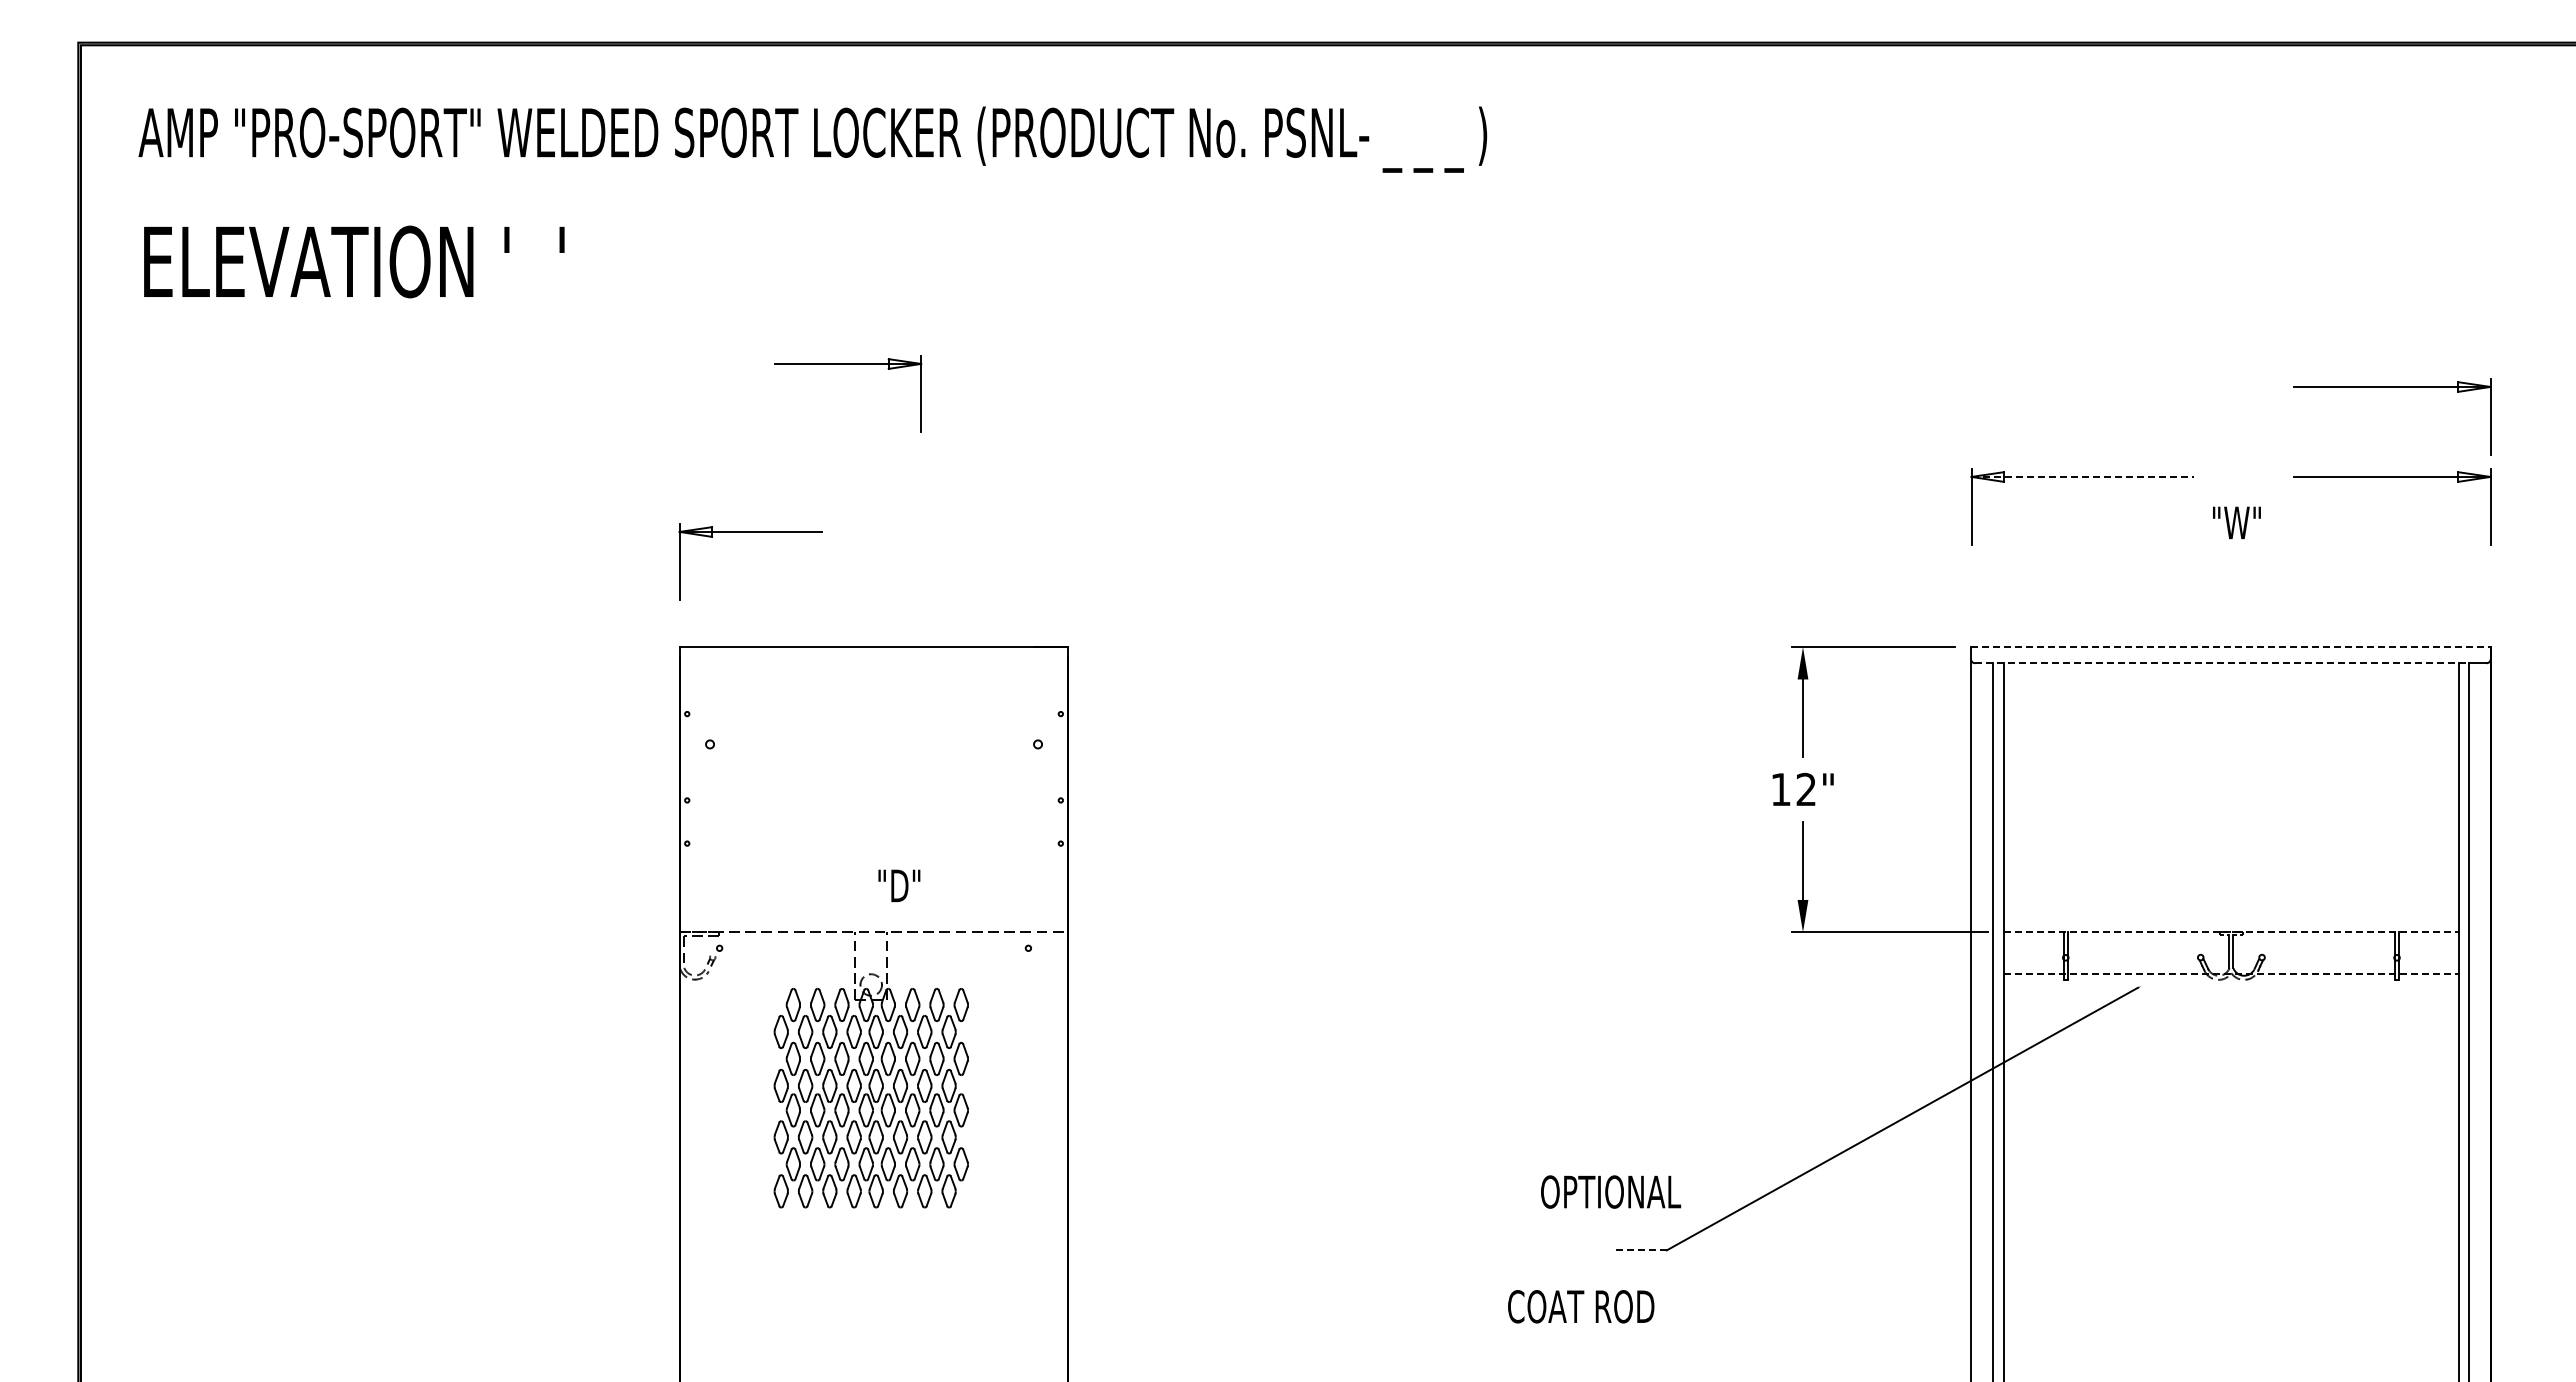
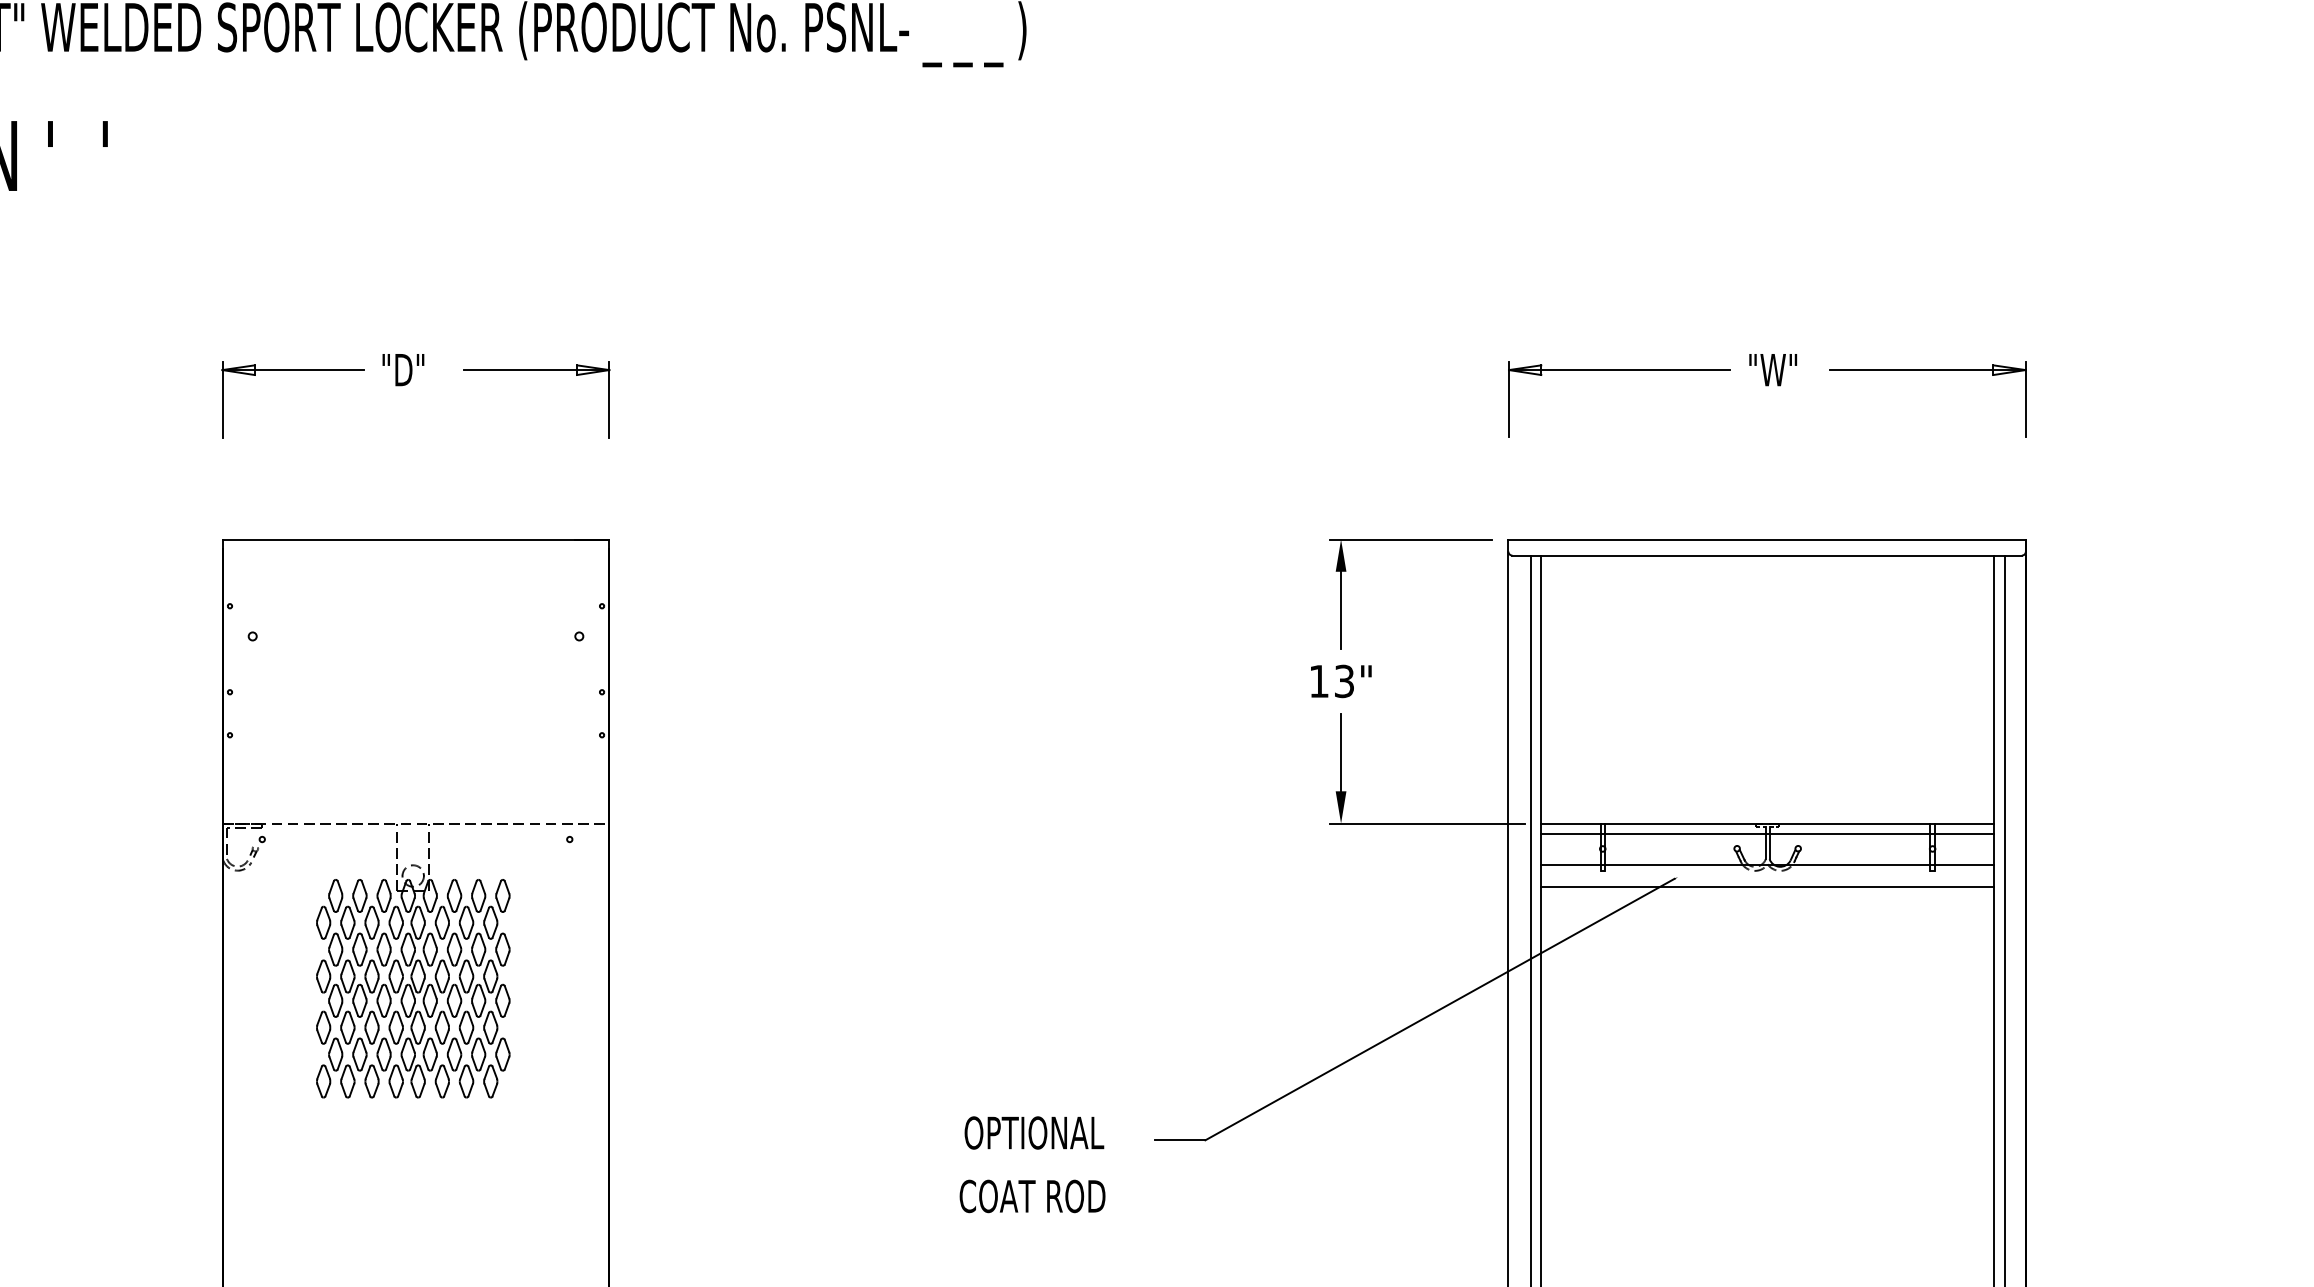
part: (848, 364) -> (536, 370), moved
part: (2392, 387) -> (1928, 281), removed
line: (2083, 476) -> (1620, 369), dashed -> solid
text: (2236, 522) -> (1772, 369), moved
part: (750, 532) -> (293, 370), moved
line: (2230, 647) -> (1766, 539), dashed -> solid
line: (2222, 663) -> (1758, 555), dashed -> solid
text: (1805, 789) -> (1343, 681), 12" -> 13"
text: (899, 885) -> (403, 369), moved
line: (2231, 932) -> (1767, 823), dashed -> solid
line: (2231, 943) -> (1767, 834), added
line: (2231, 974) -> (1767, 865), dashed -> solid
line: (2231, 995) -> (1767, 886), added
text: (1611, 1191) -> (1034, 1132), moved
line: (1640, 1250) -> (1179, 1140), dashed -> solid
text: (1581, 1306) -> (1032, 1196), moved

